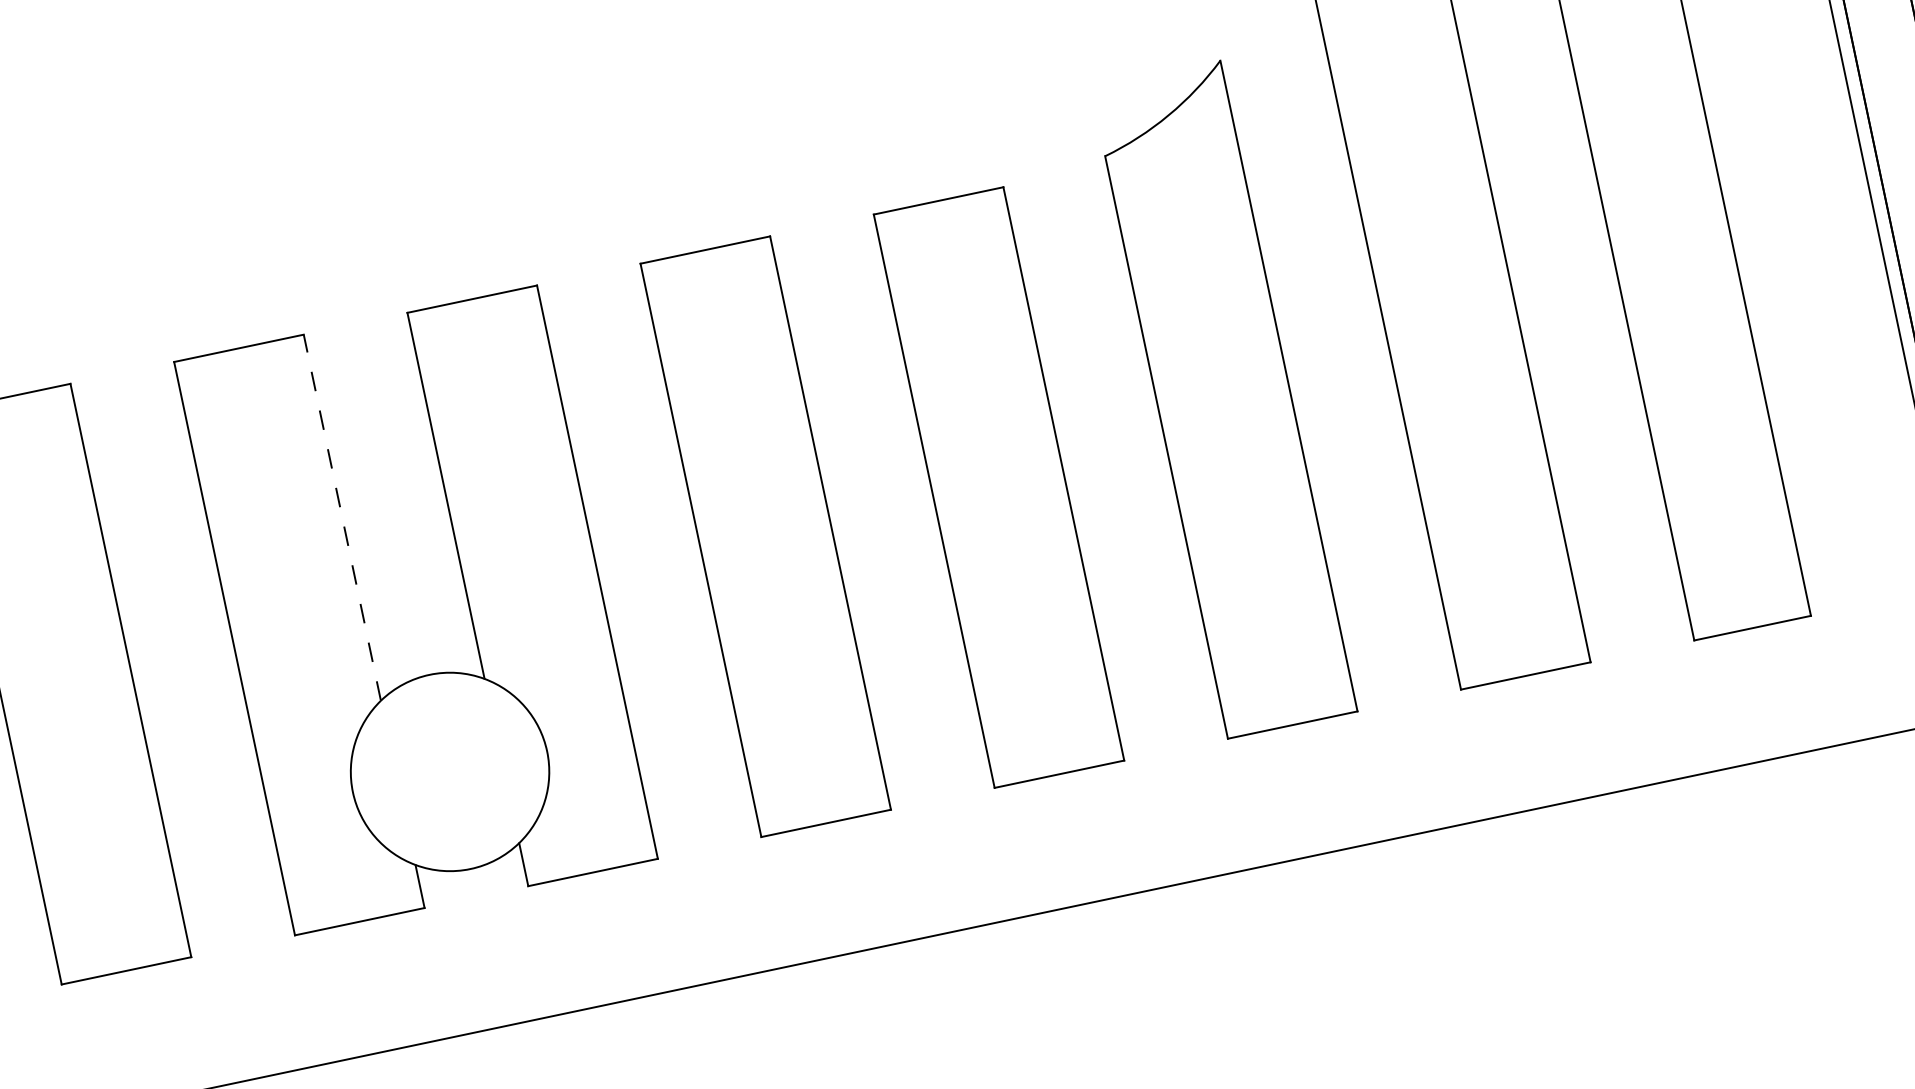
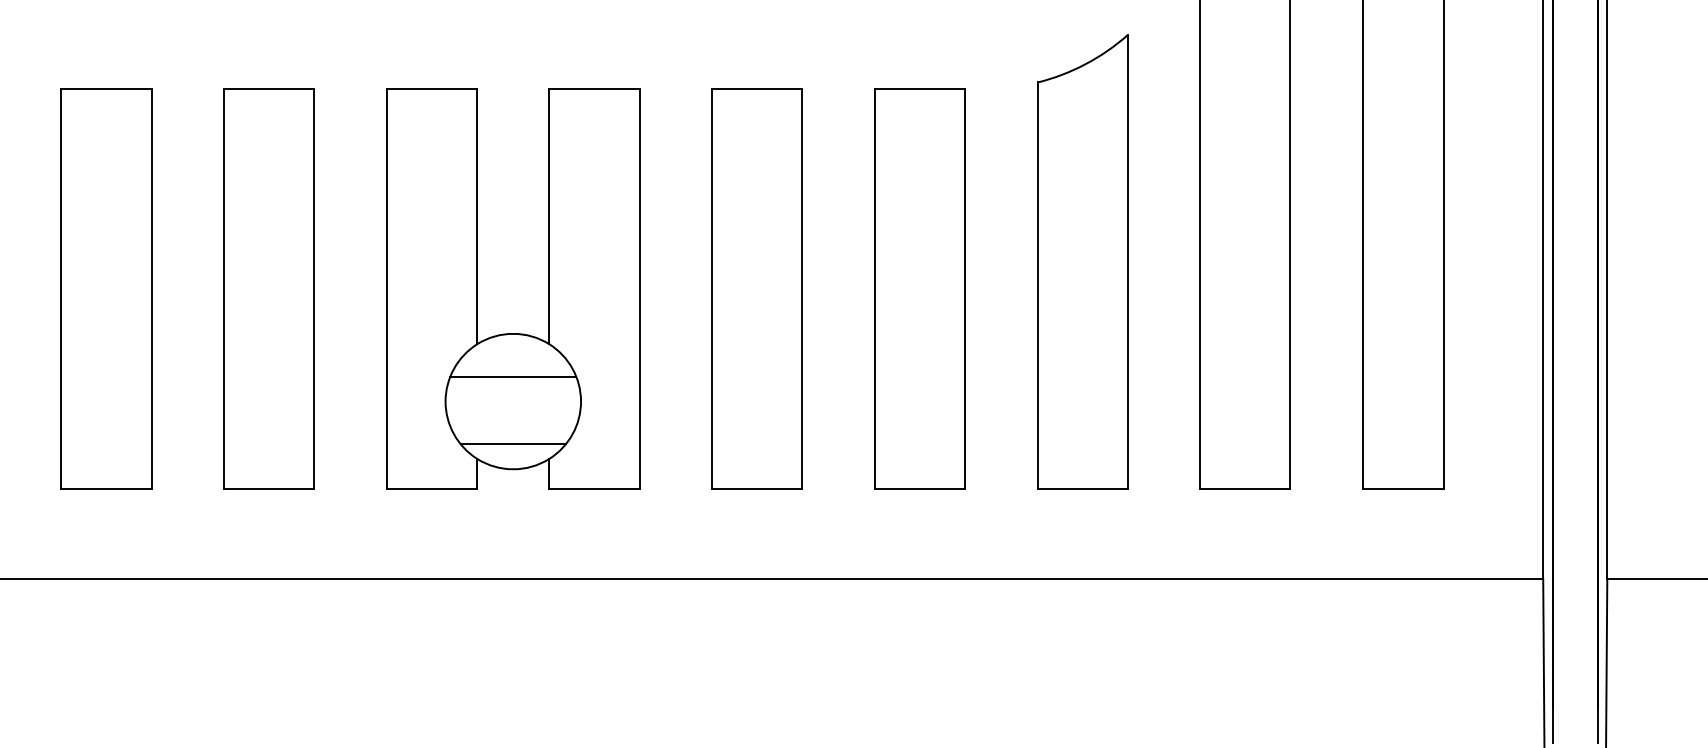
line: (342, 517) -> (477, 216), dashed -> solid
line: (442, 735) -> (513, 376), added
line: (461, 833) -> (512, 444), added

